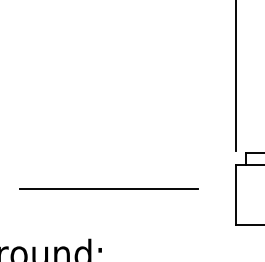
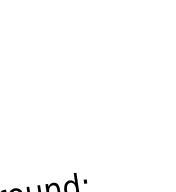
line: (109, 188) -> (85, 127), removed

